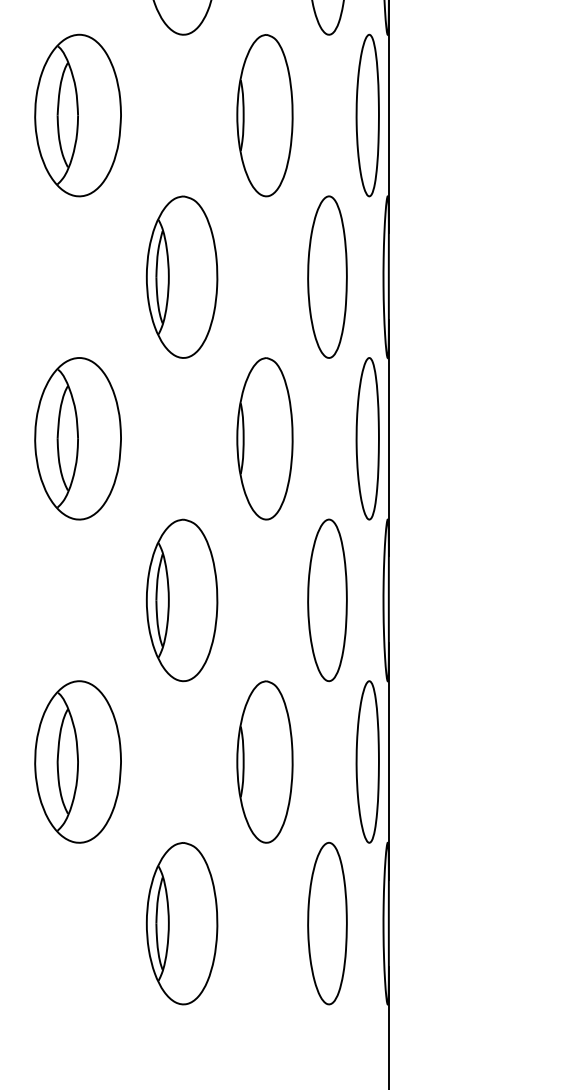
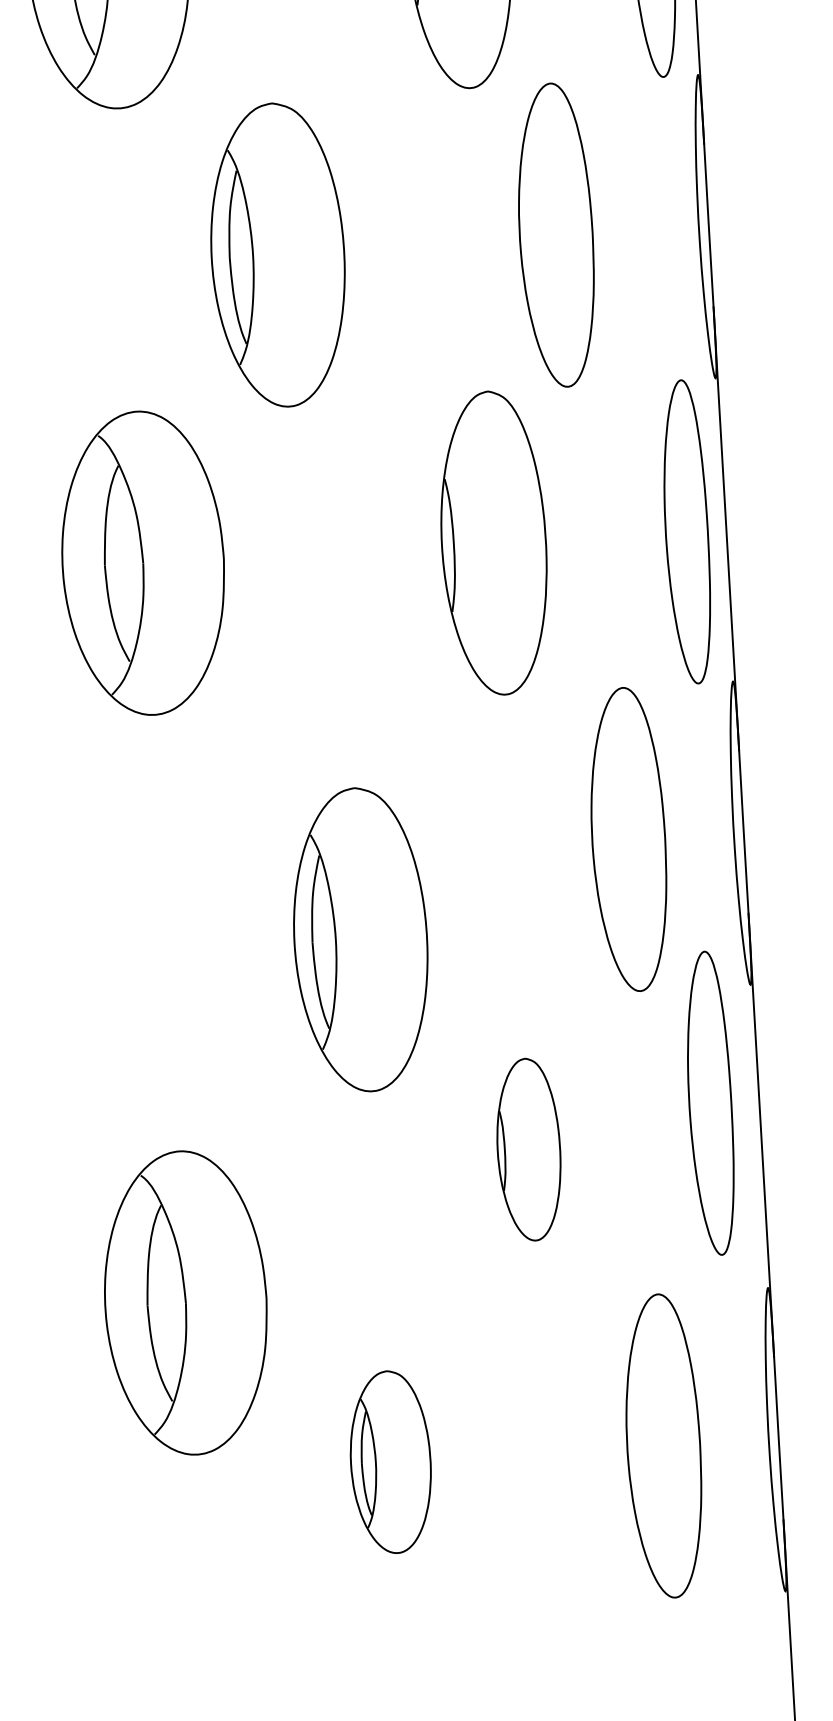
part: (181, 276) -> (276, 253), moved
part: (327, 276) -> (556, 234), moved
part: (181, 600) -> (359, 940), moved
part: (77, 761) -> (184, 1302), moved
part: (264, 761) -> (527, 1148), size x0.6
part: (367, 761) -> (709, 1102), moved
part: (181, 923) -> (389, 1461), size x0.6

